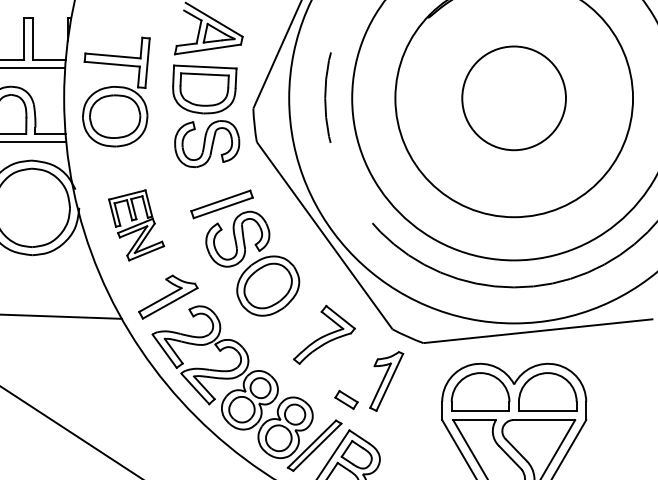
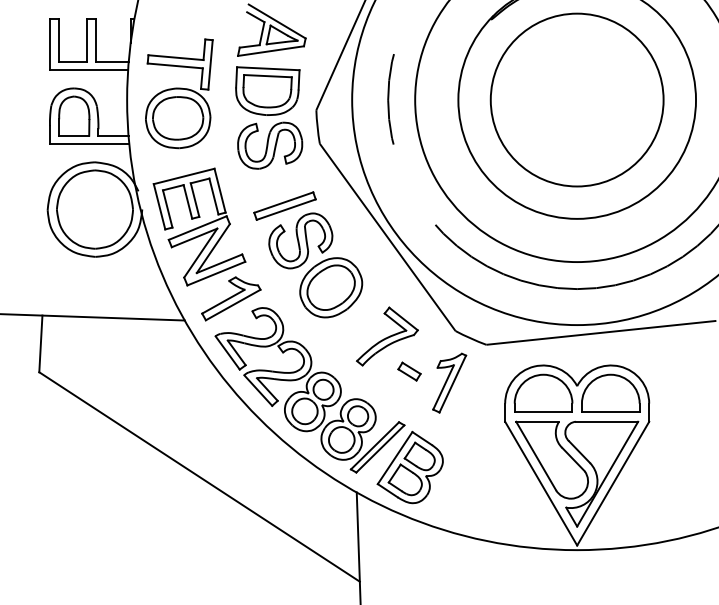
circle: (513, 97) -> (576, 99), size x1.67
part: (136, 224) -> (199, 226), size x1.67
part: (346, 399) -> (409, 371), moved

